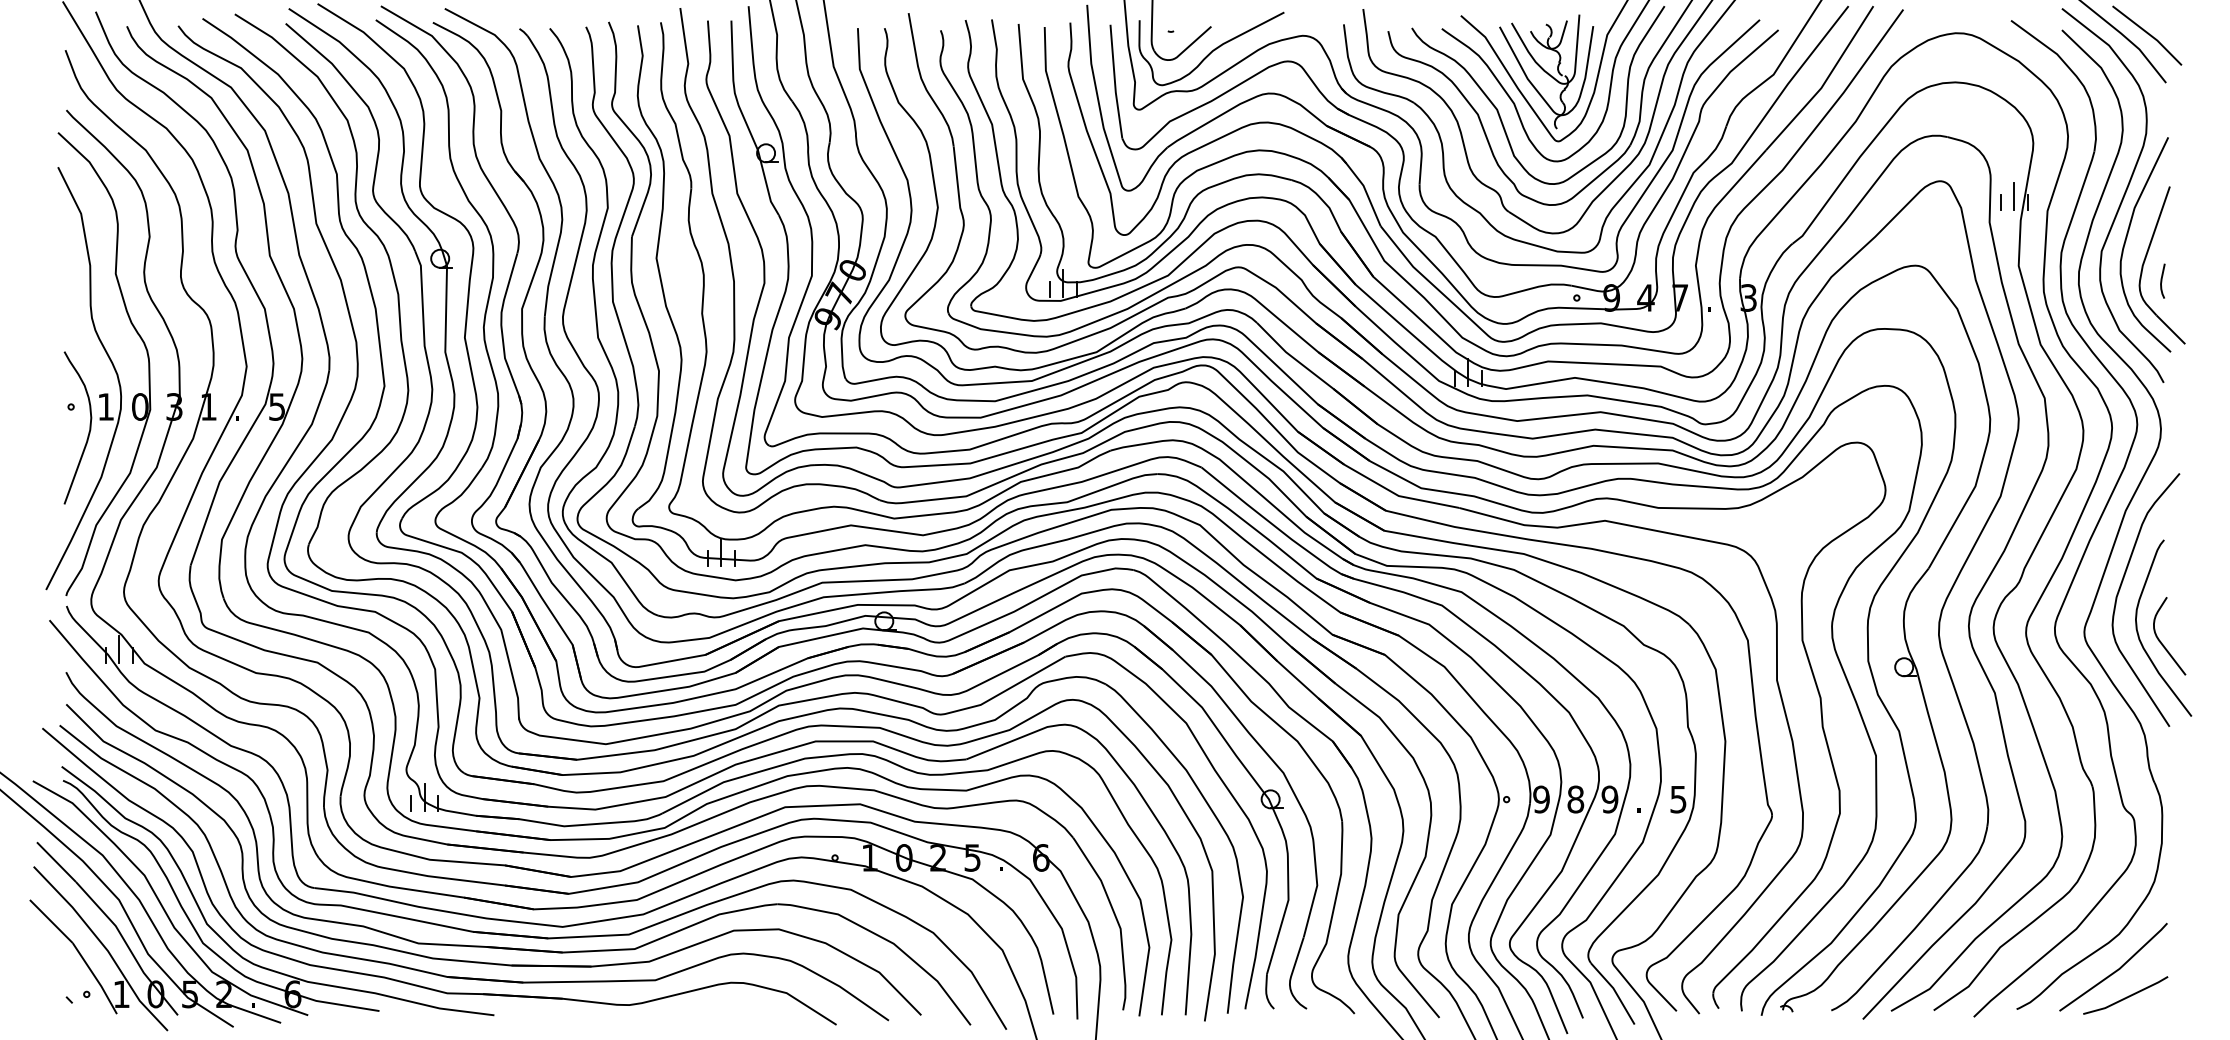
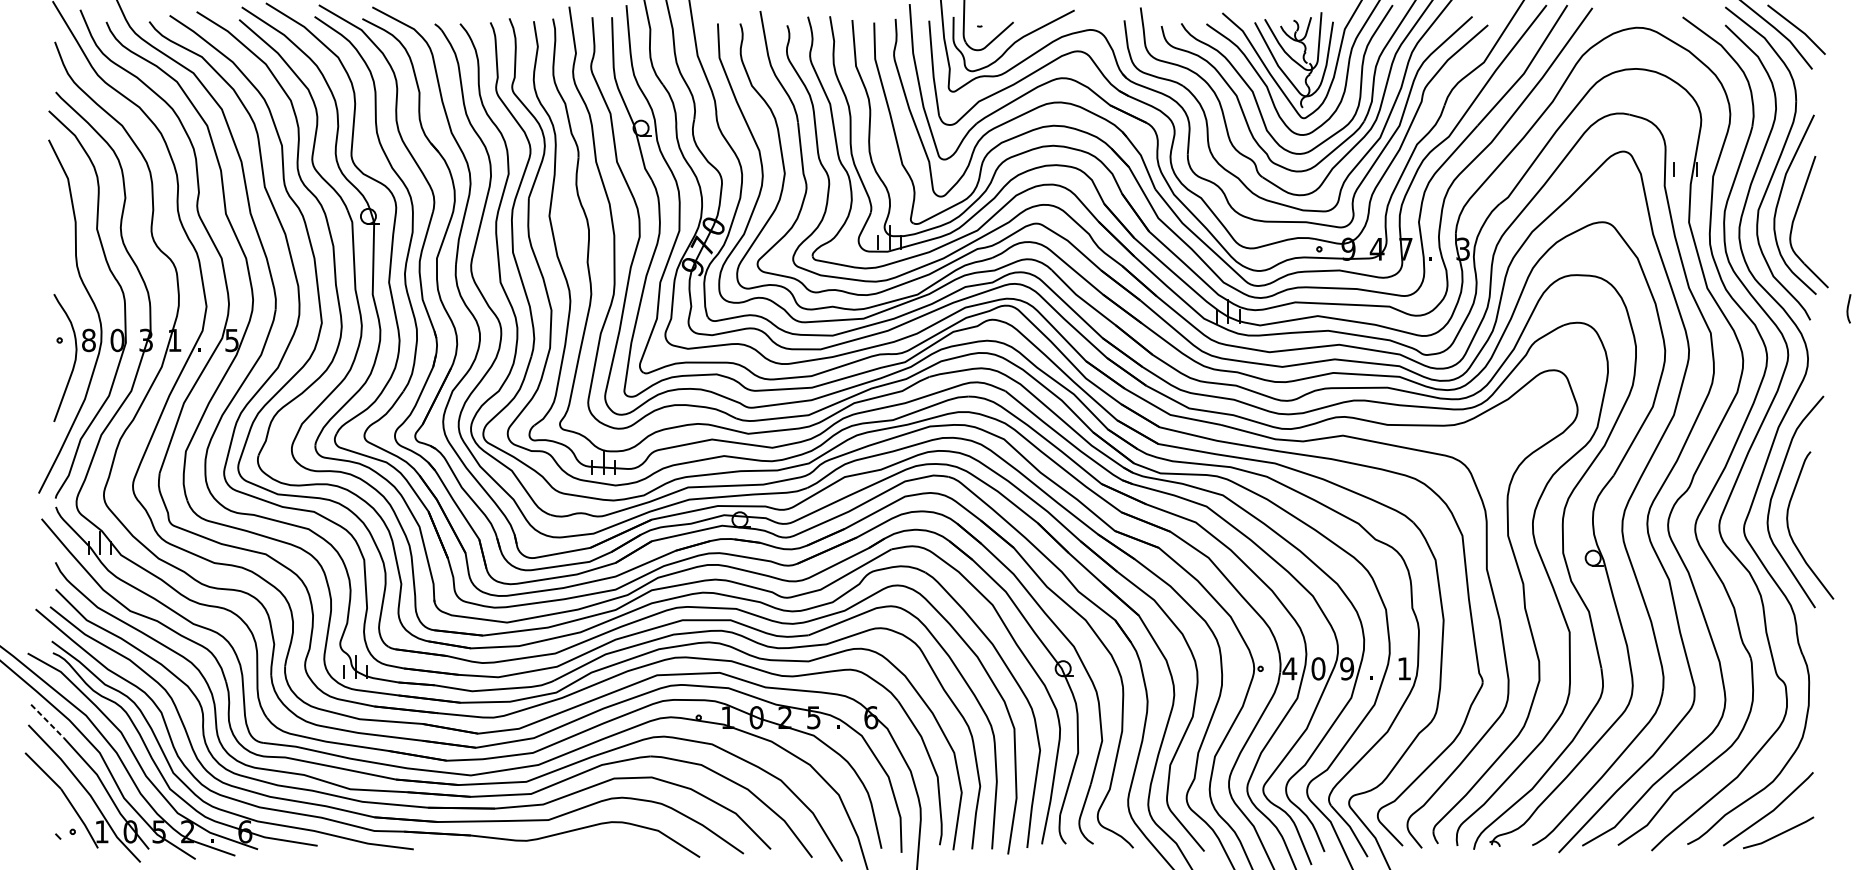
line: (2014, 196) -> (1685, 164), removed
curve: (2162, 280) -> (1848, 308), moved
text: (105, 406) -> (88, 340), 1 -> 8
curve: (2161, 641) -> (1808, 536), removed
text: (1541, 799) -> (1289, 668), 9 -> 4
text: (1575, 799) -> (1318, 668), 8 -> 0
text: (1678, 799) -> (1404, 668), 5 -> 1
line: (56, 862) -> (47, 721), solid -> dashed

